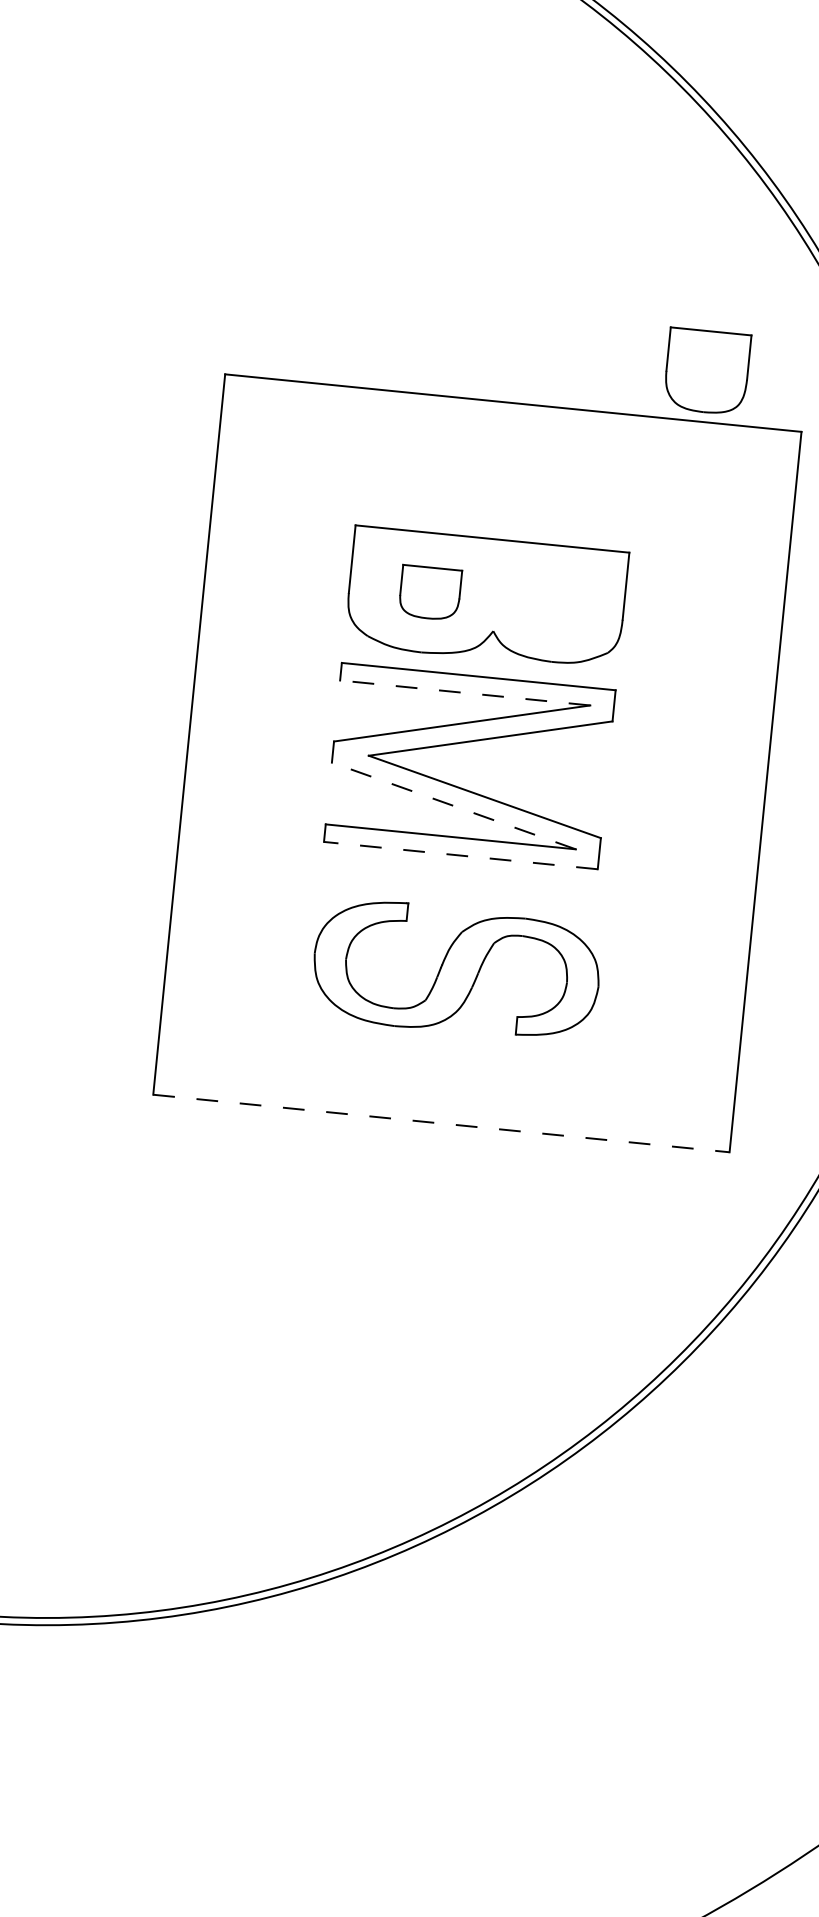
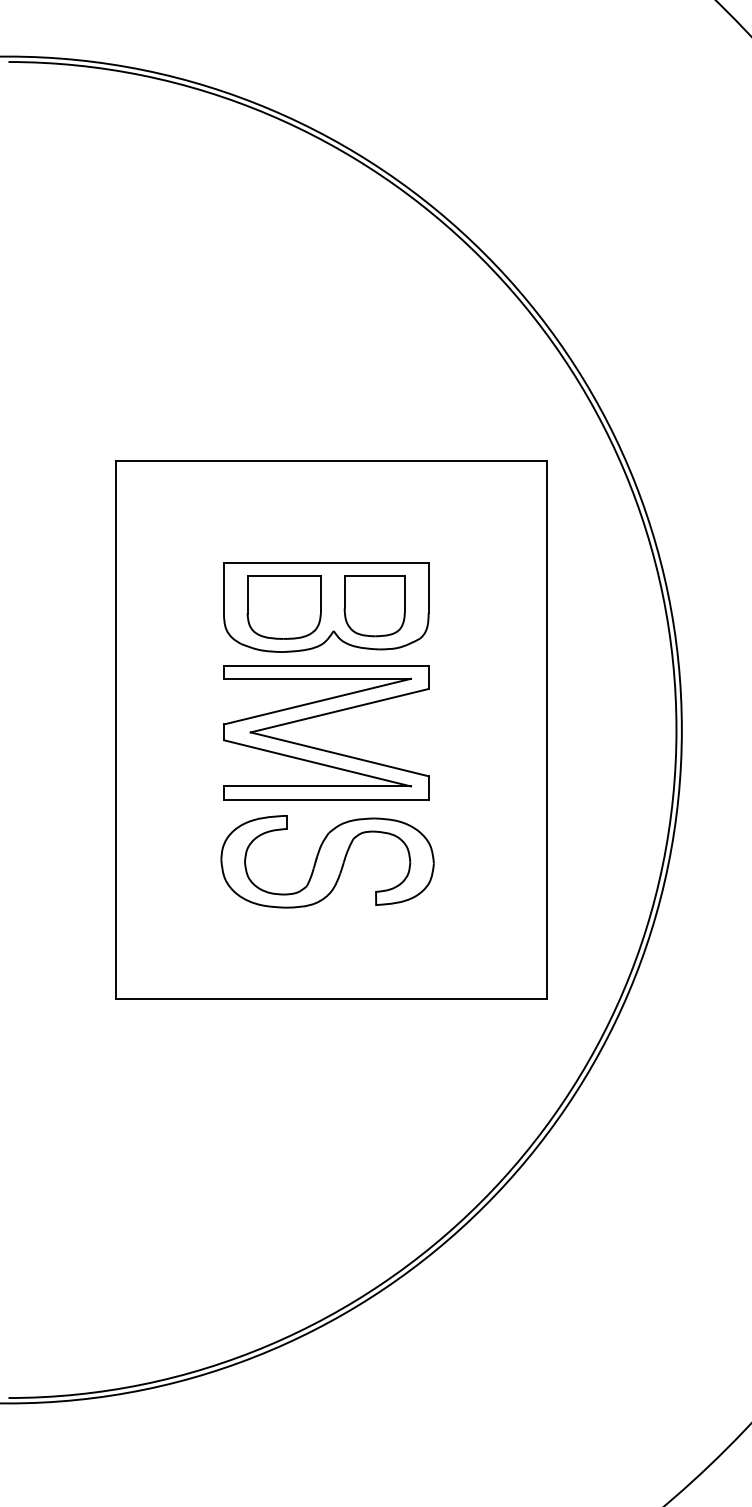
part: (706, 372) -> (374, 606), moved
part: (429, 593) -> (283, 607), size x1.67
line: (465, 692) -> (317, 678), dashed -> solid
line: (453, 806) -> (317, 763), dashed -> solid
line: (459, 855) -> (325, 799), dashed -> solid
part: (456, 969) -> (327, 861), moved
line: (442, 1123) -> (332, 999), dashed -> solid

